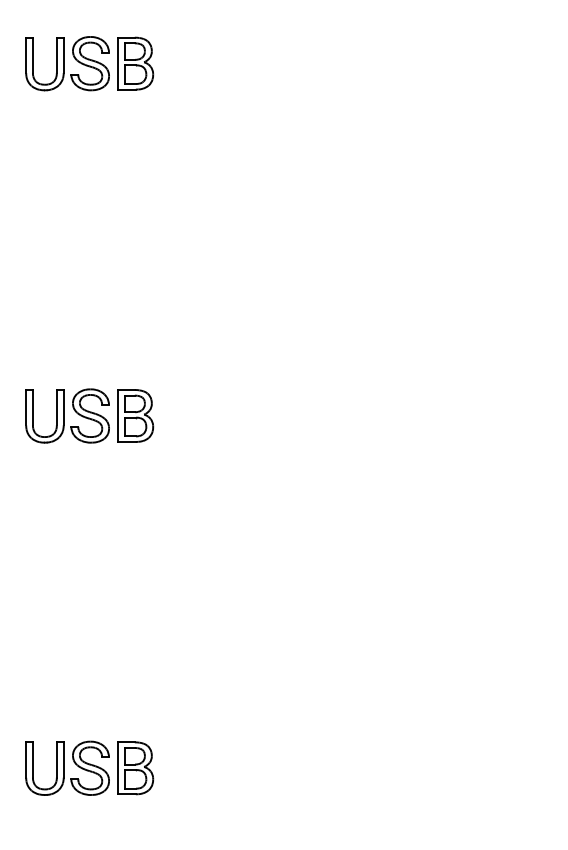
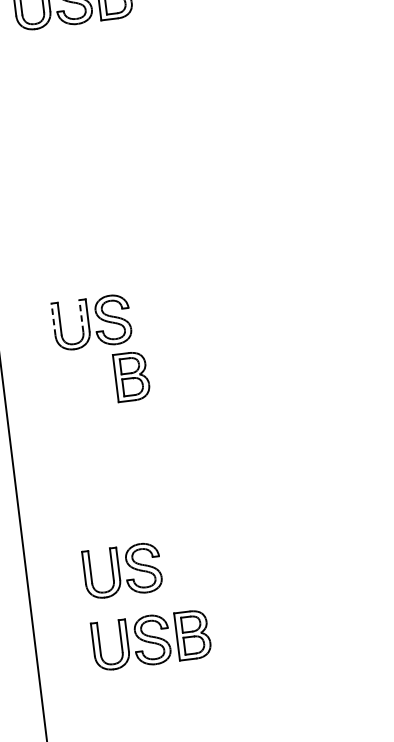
line: (26, 407) -> (53, 319), solid -> dashed
line: (56, 407) -> (81, 316), solid -> dashed
part: (135, 415) -> (131, 376), moved
part: (67, 688) -> (122, 570), added

